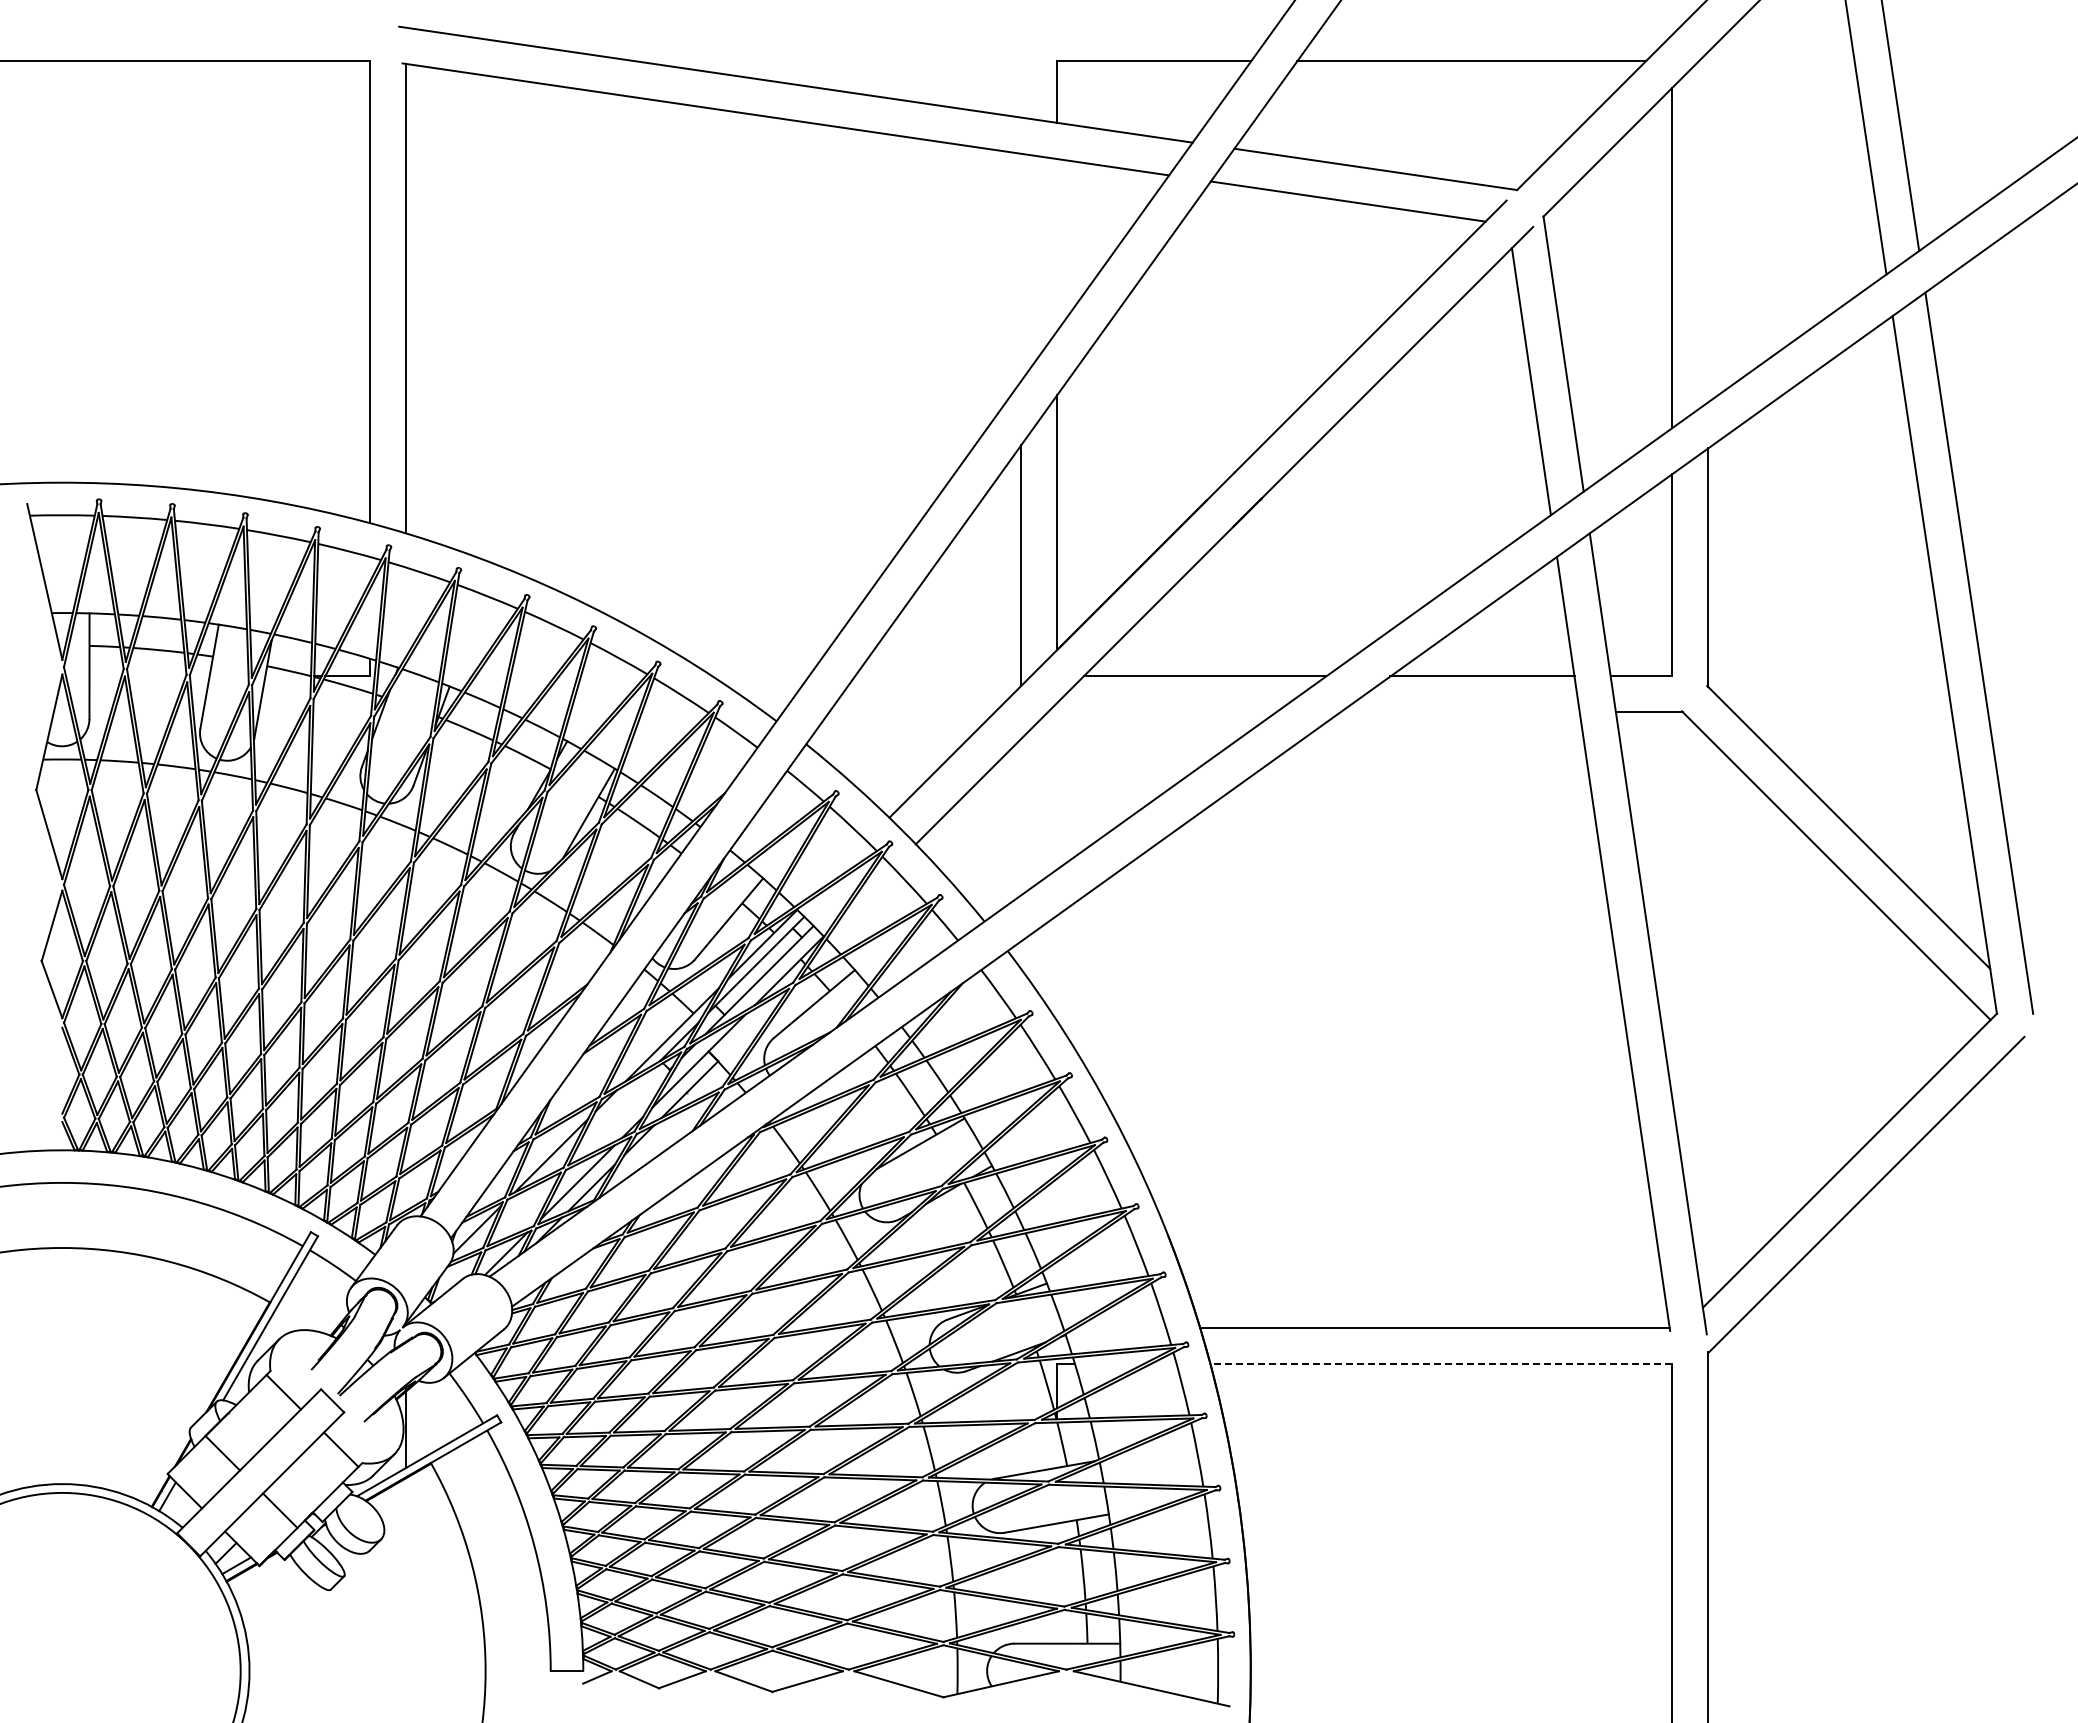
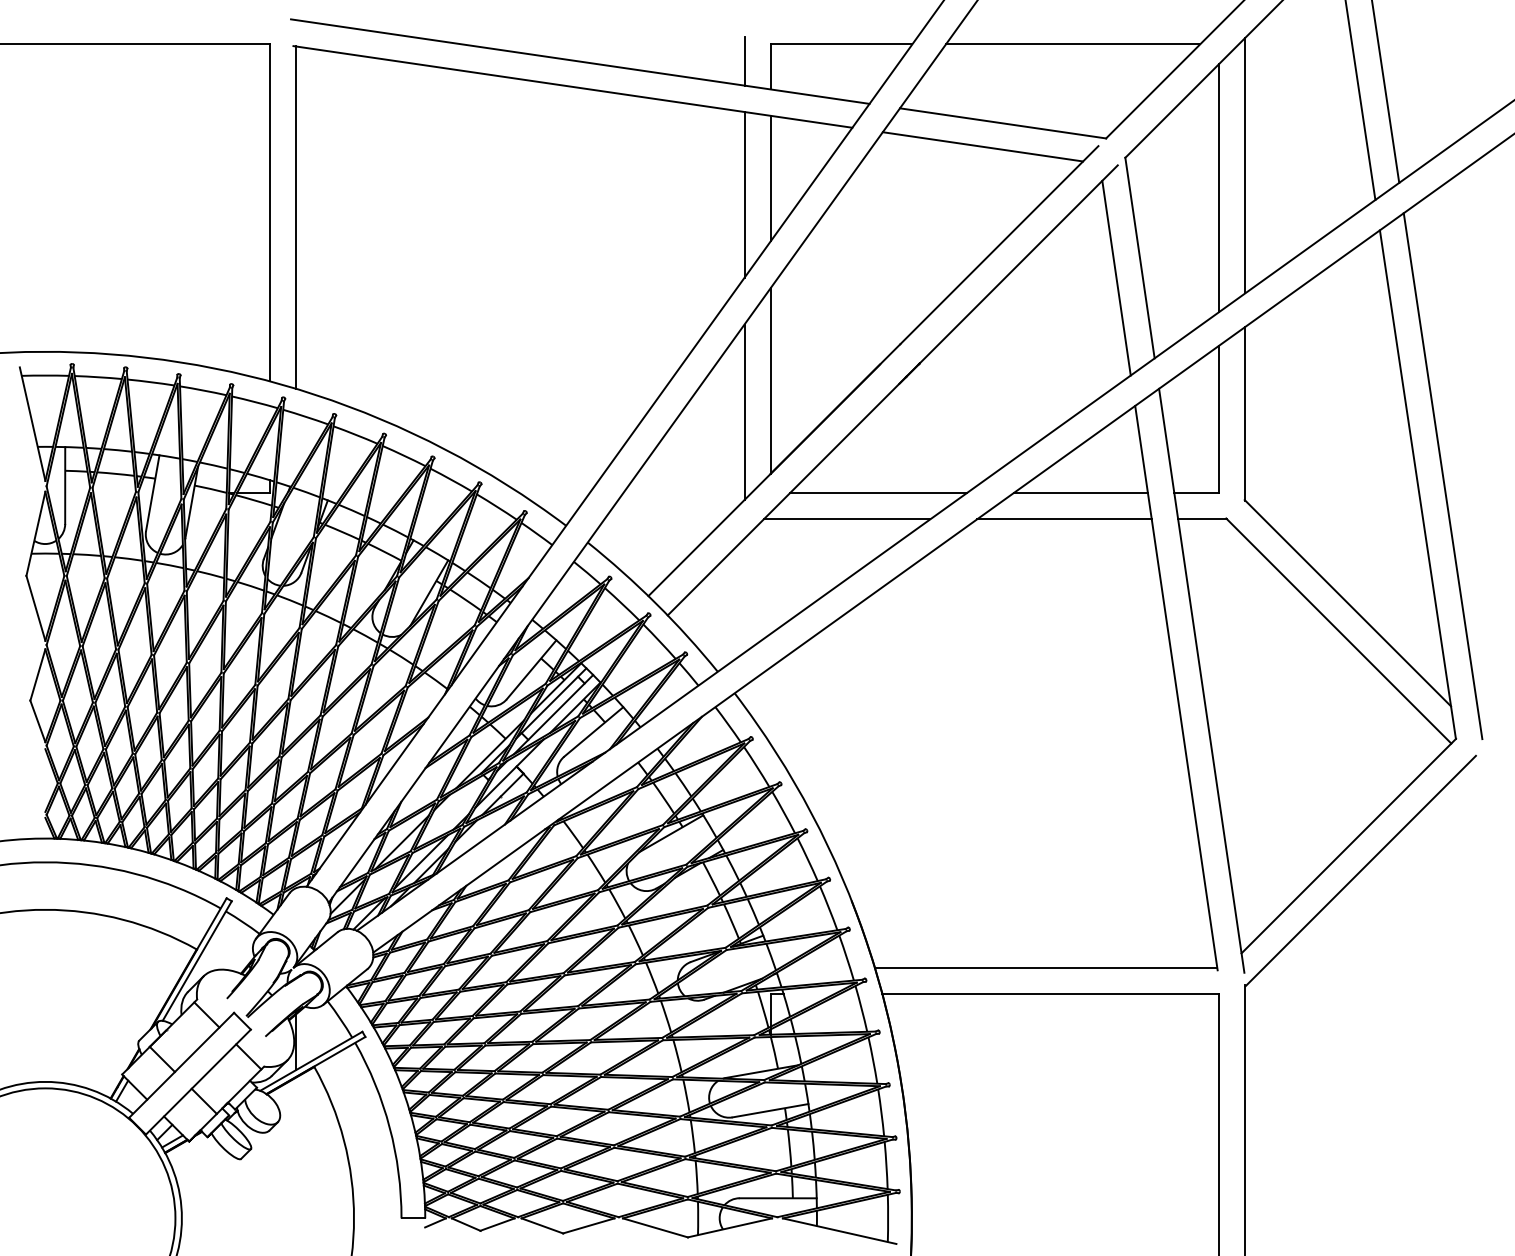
line: (1021, 83) -> (744, 60), added
line: (1708, 226) -> (1245, 165), added
line: (1057, 245) -> (770, 178), added
line: (1021, 267) -> (744, 194), added
line: (1161, 712) -> (846, 519), added
line: (1459, 712) -> (1064, 519), added
line: (1440, 1363) -> (1050, 994), dashed -> solid

